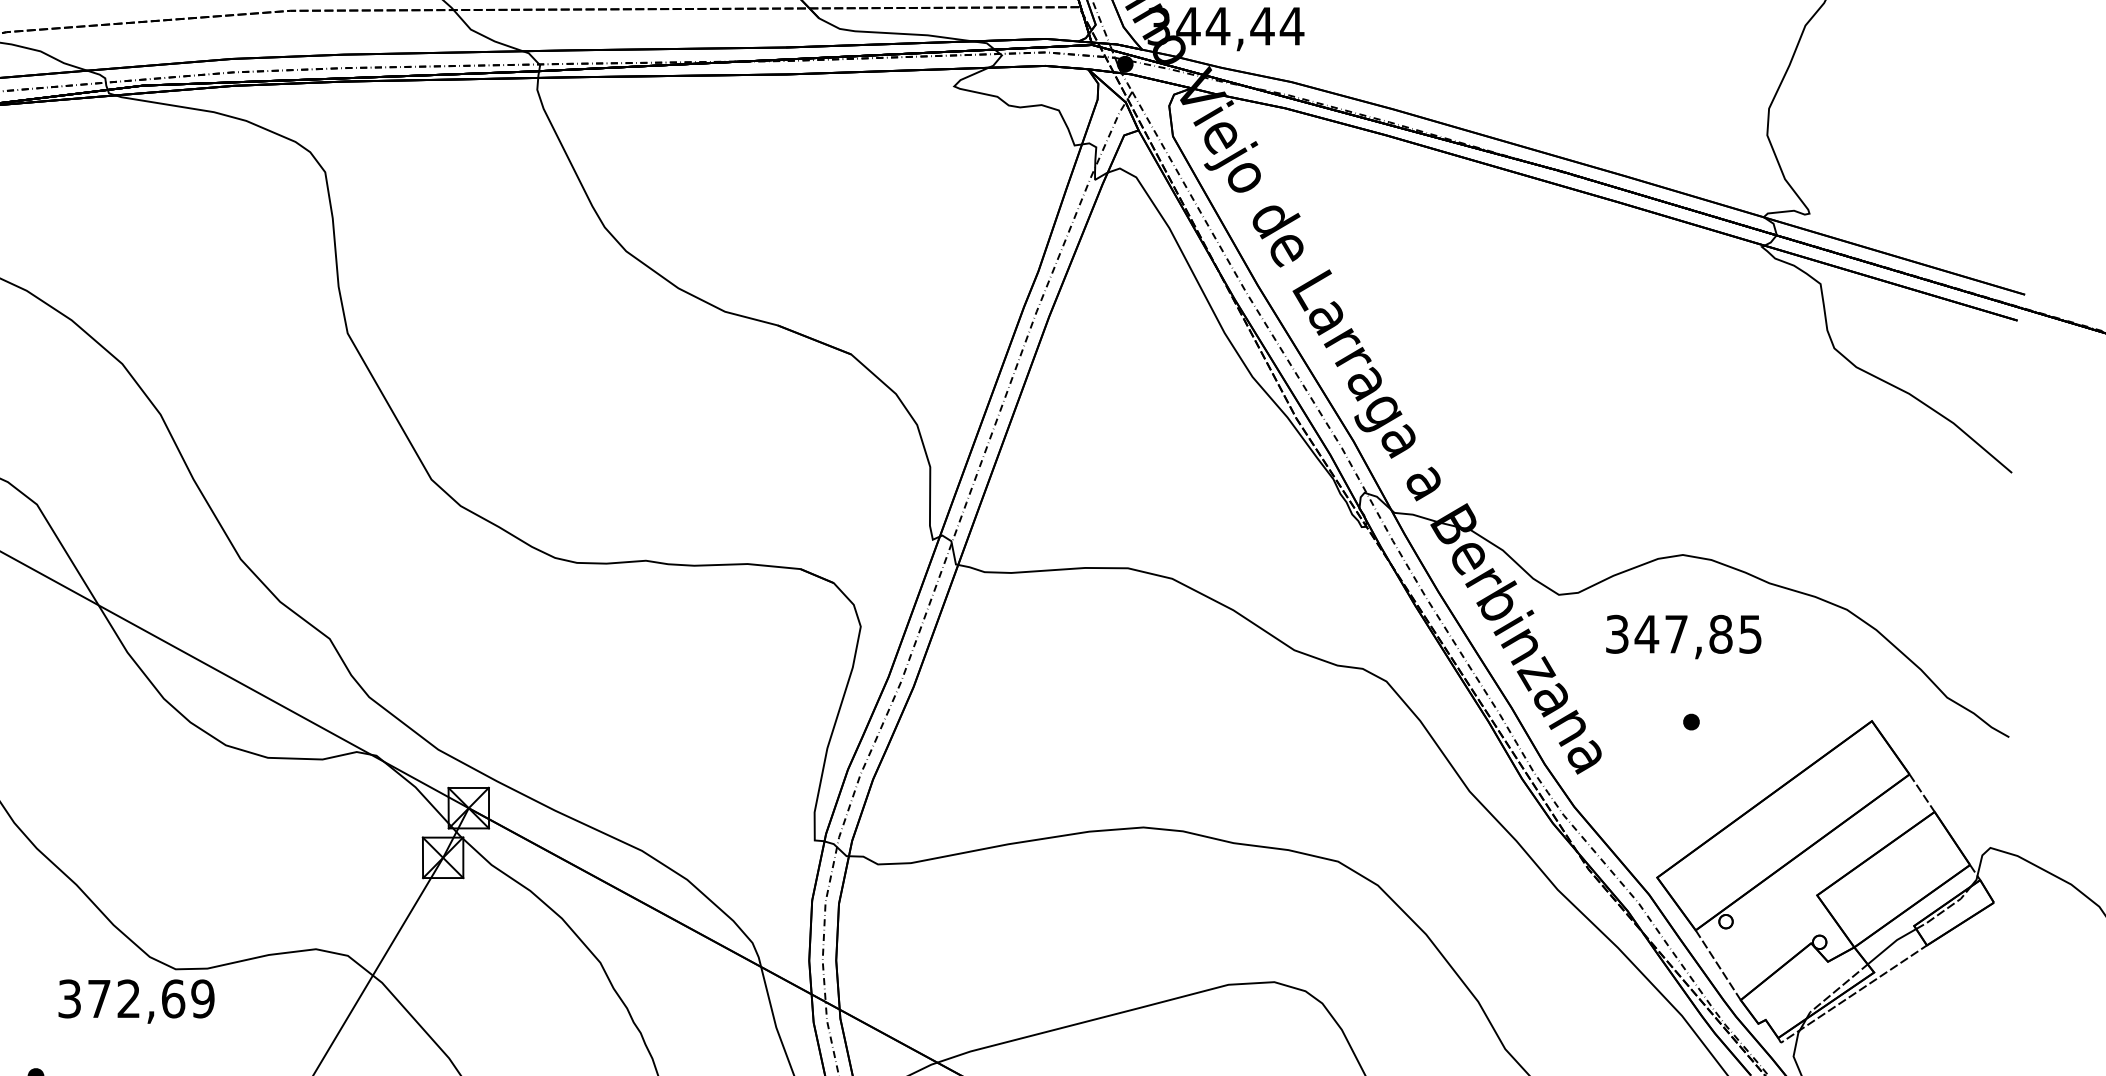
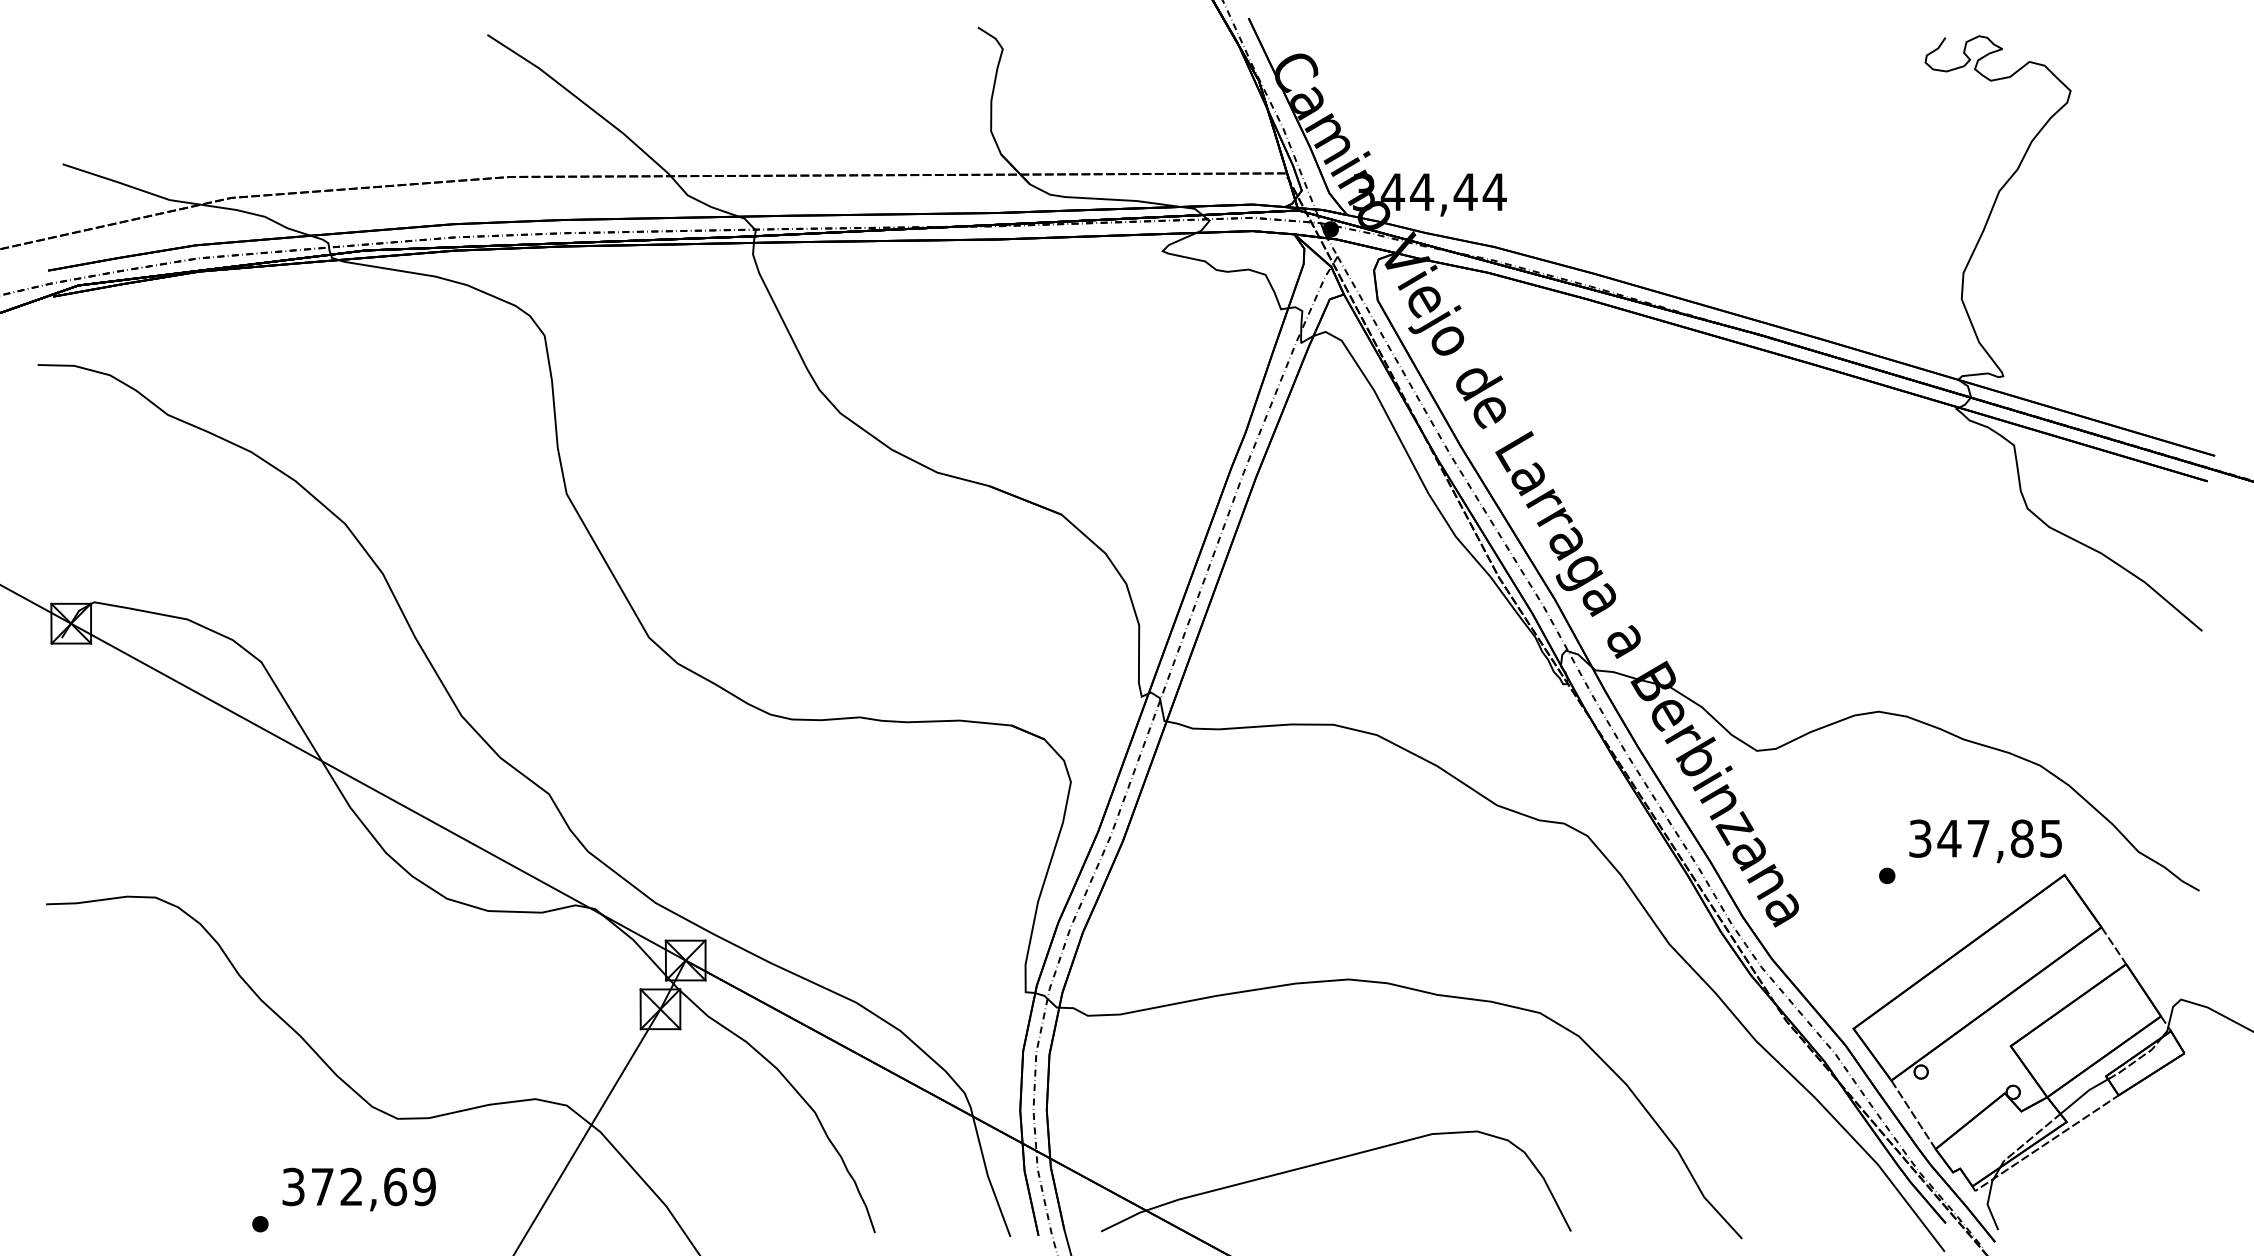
text: (1683, 637) -> (1985, 841), moved
text: (135, 1001) -> (358, 1189), moved

